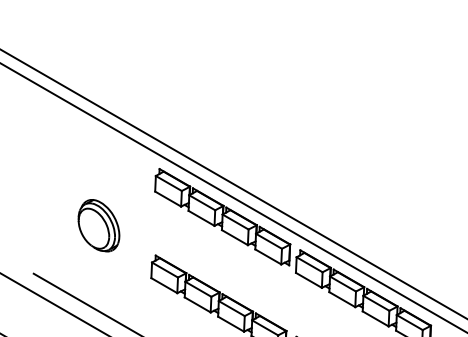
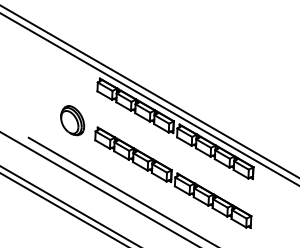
part: (98, 225) -> (72, 120), moved

